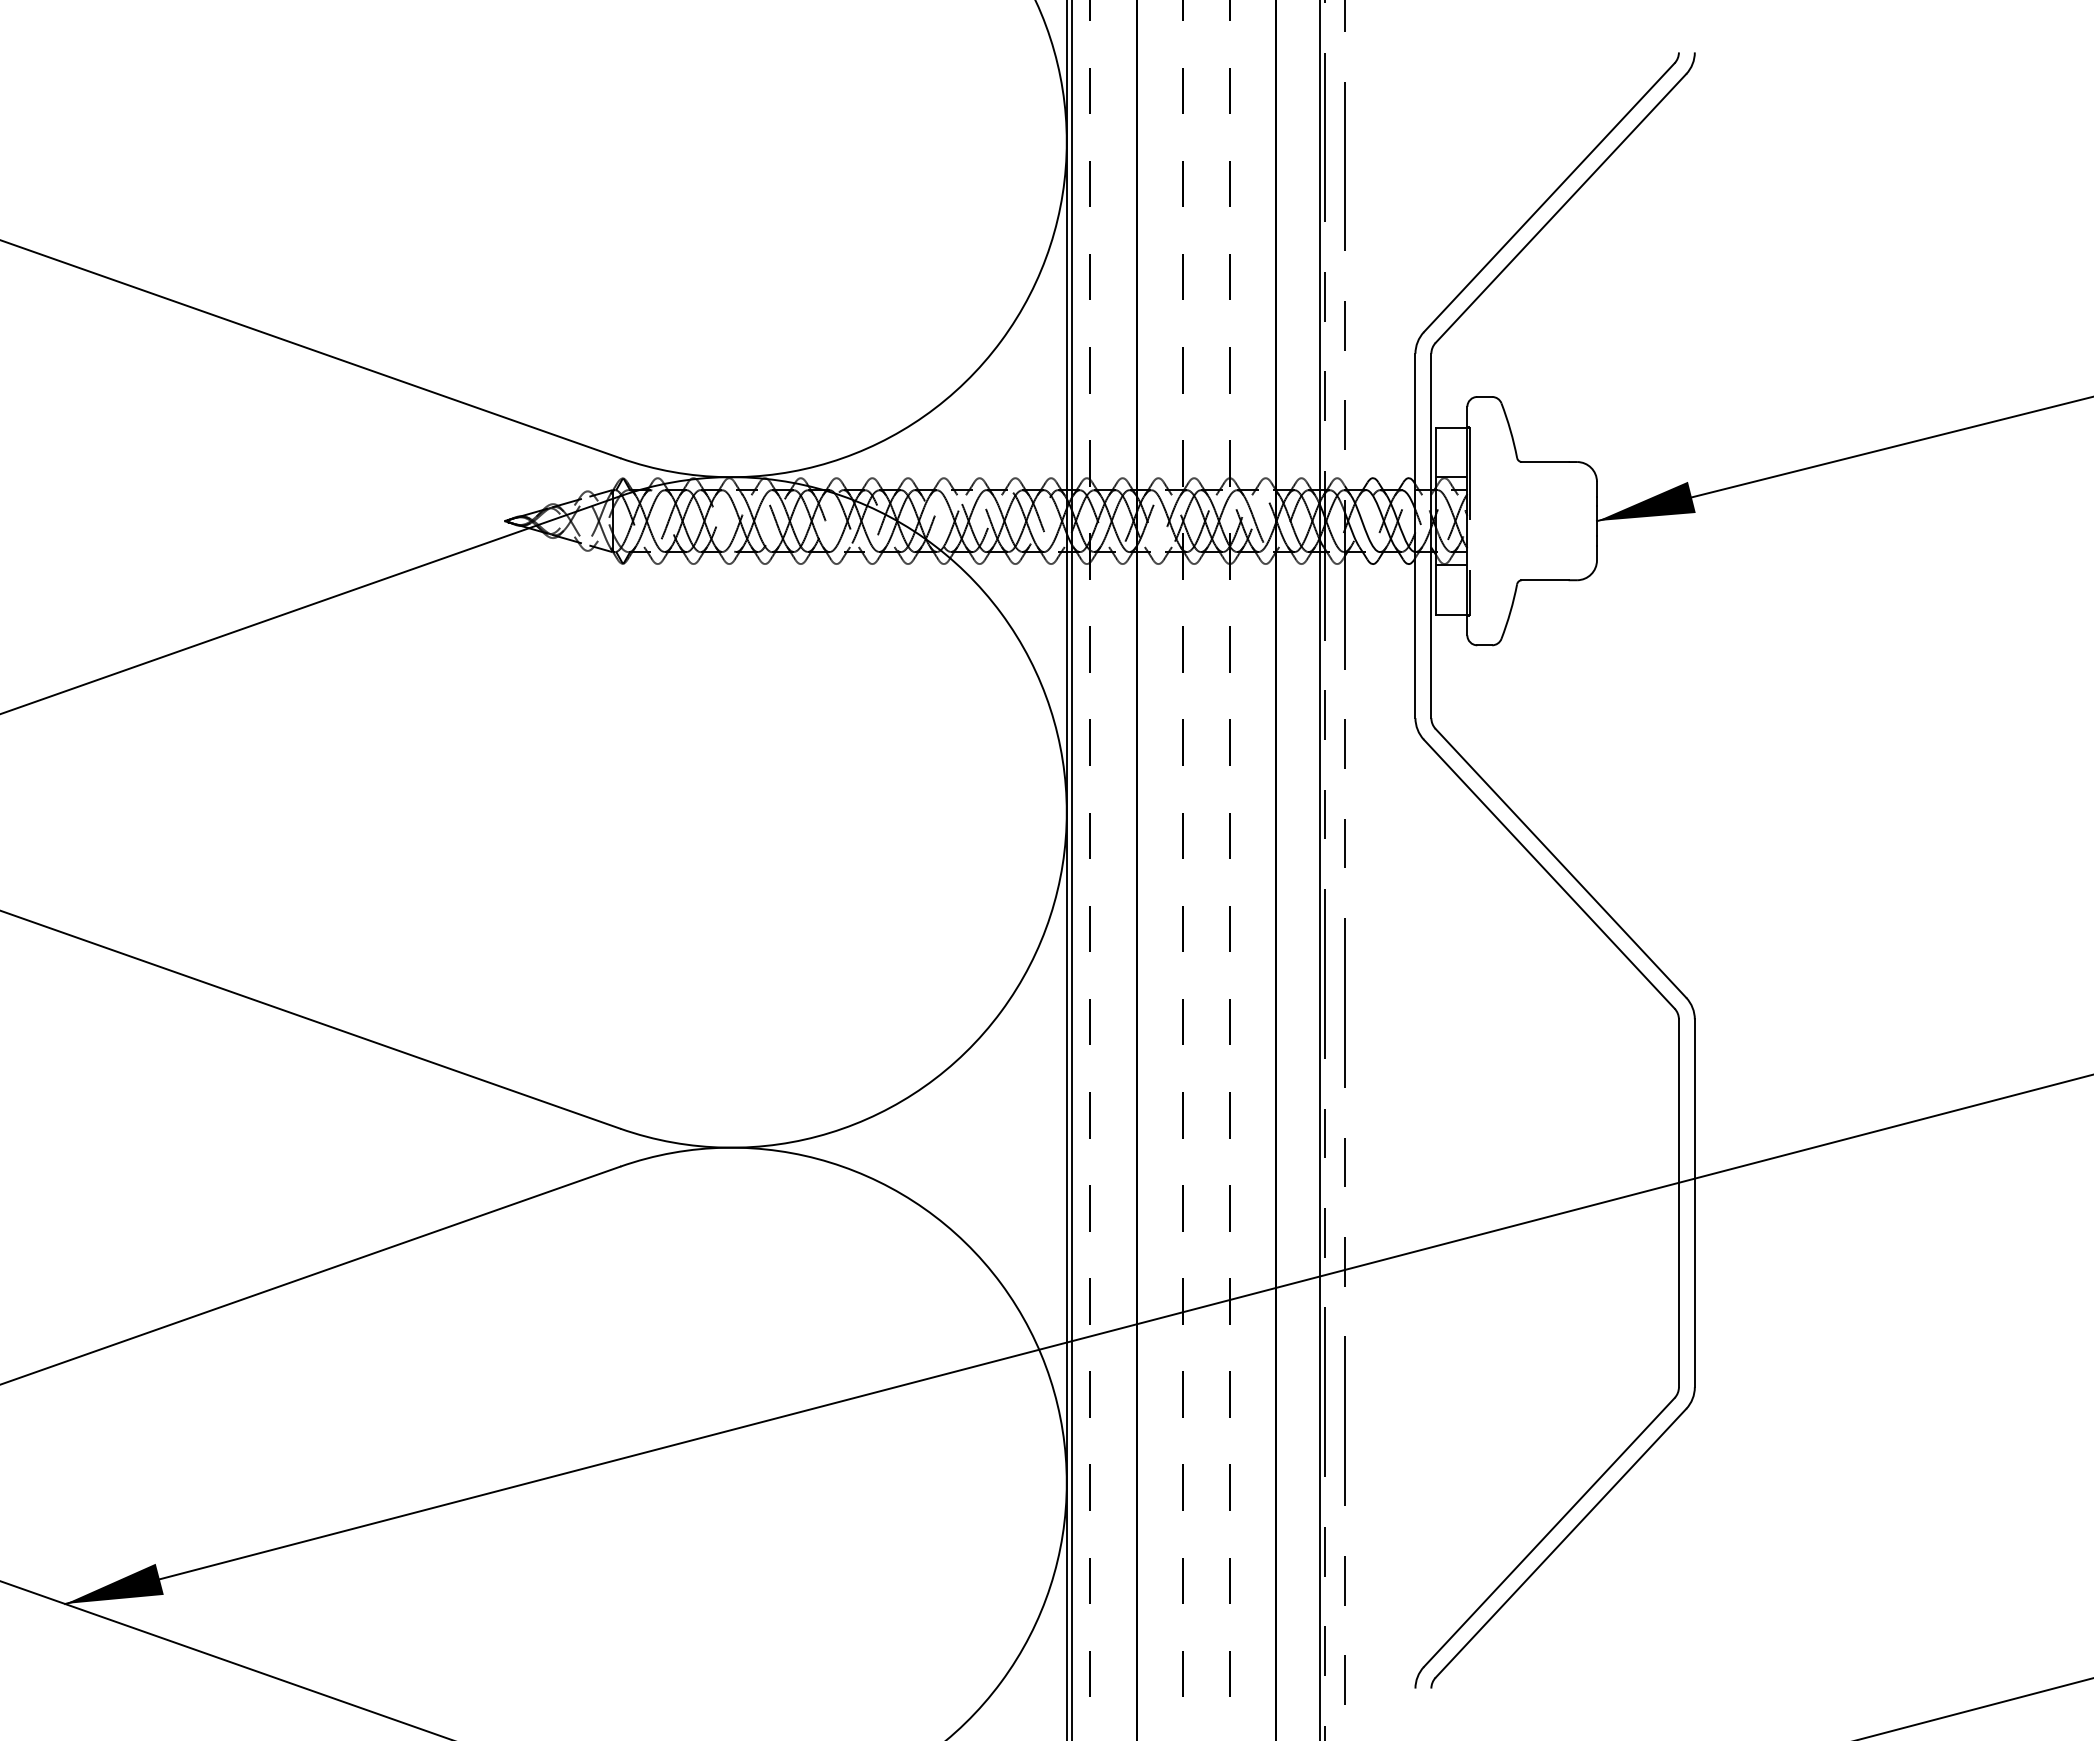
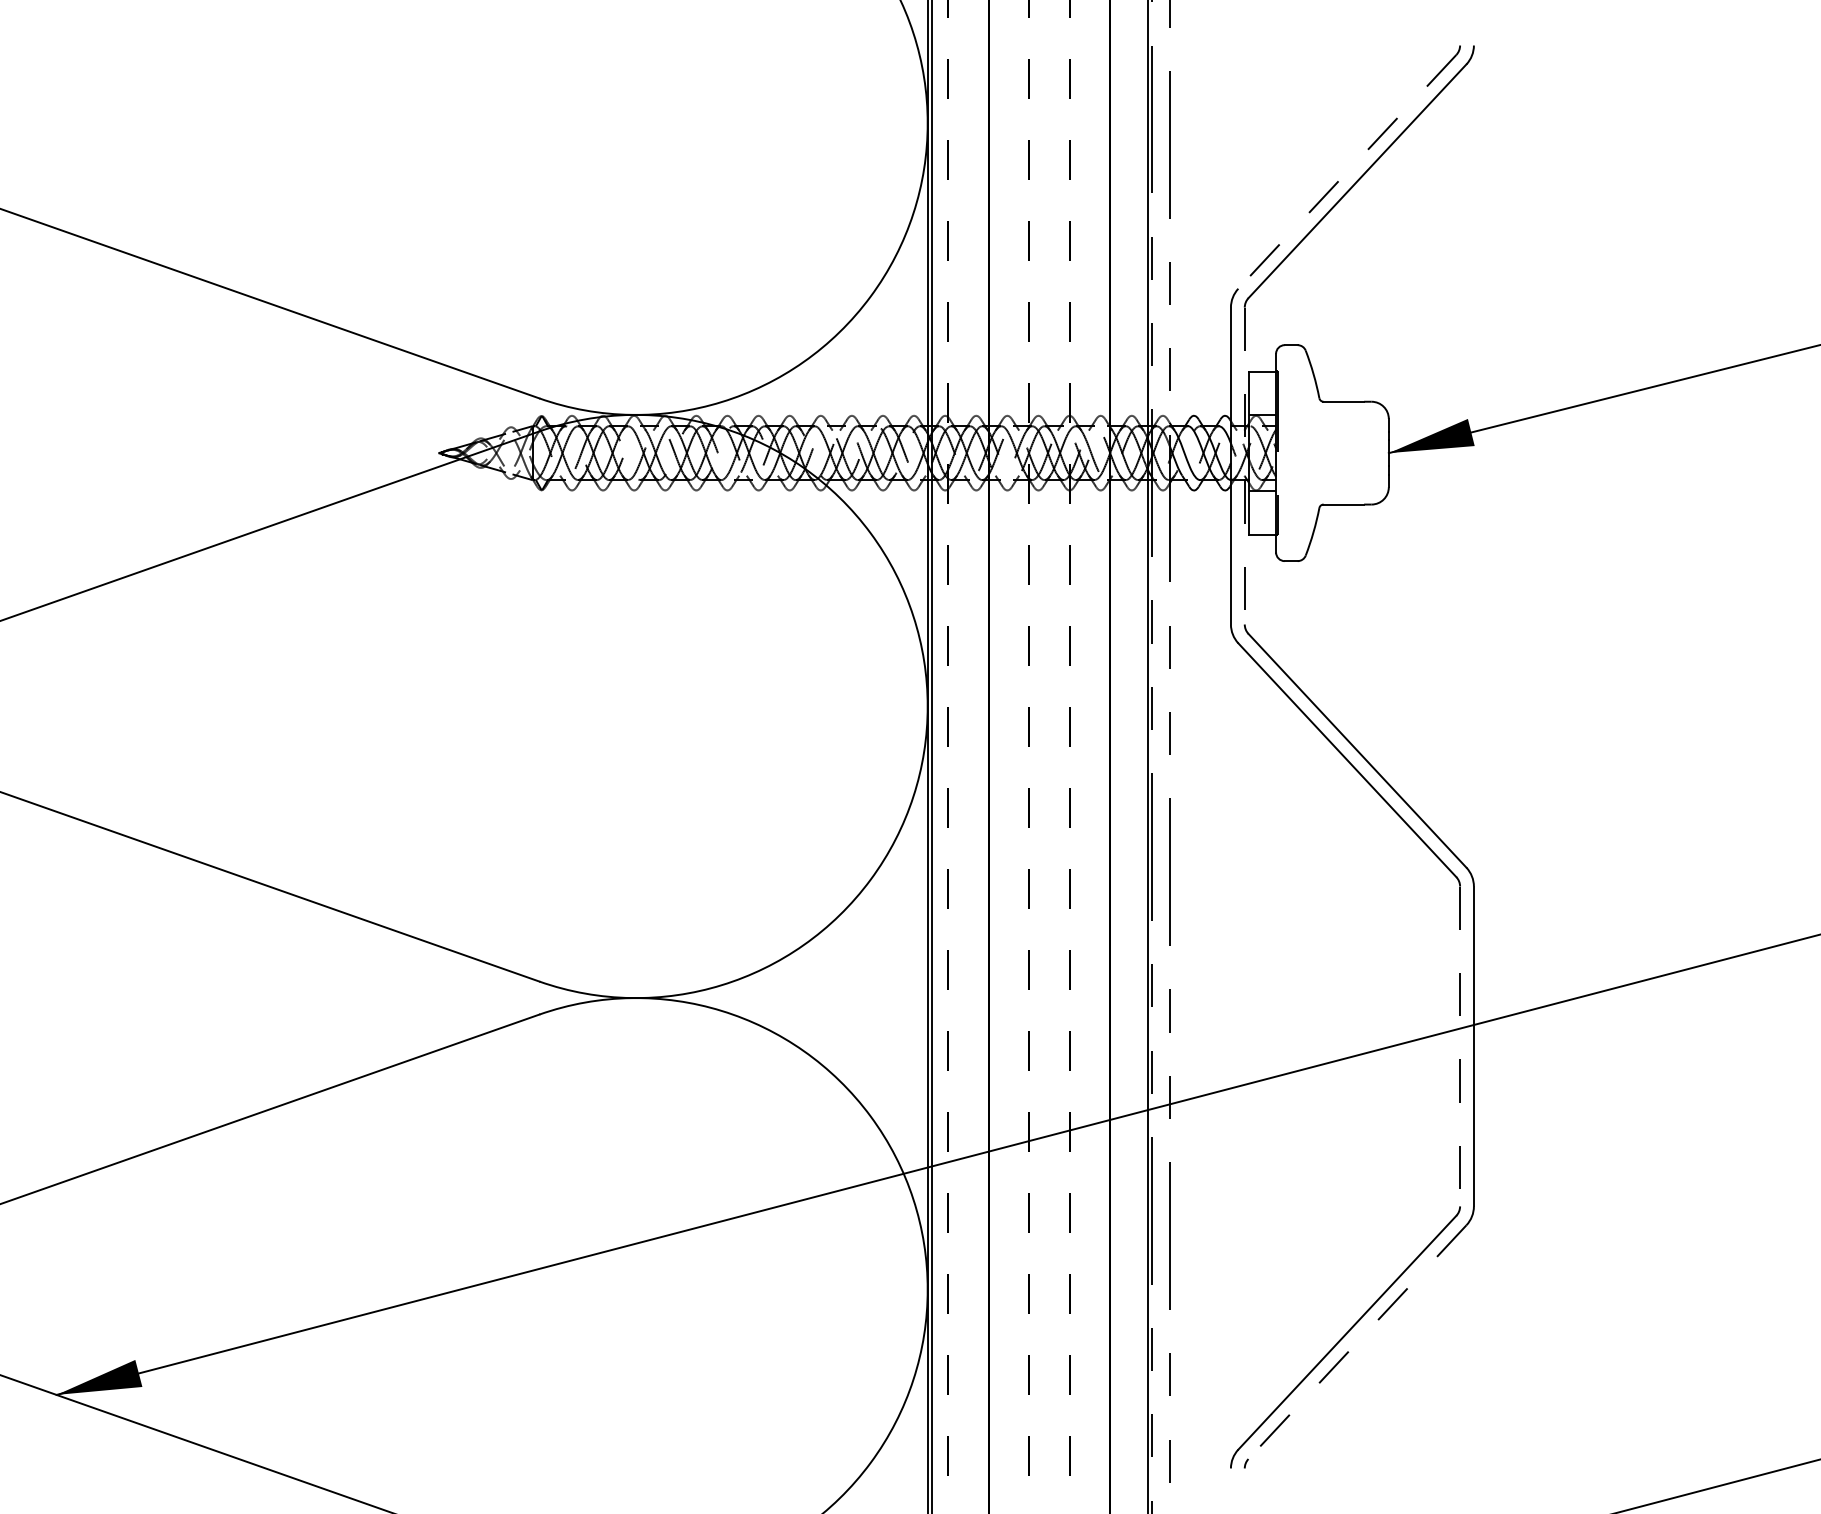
line: (1549, 197) -> (1347, 171), solid -> dashed
line: (1431, 536) -> (1244, 466), solid -> dashed
line: (1678, 1203) -> (1459, 1046), solid -> dashed
line: (1560, 1543) -> (1357, 1342), solid -> dashed

